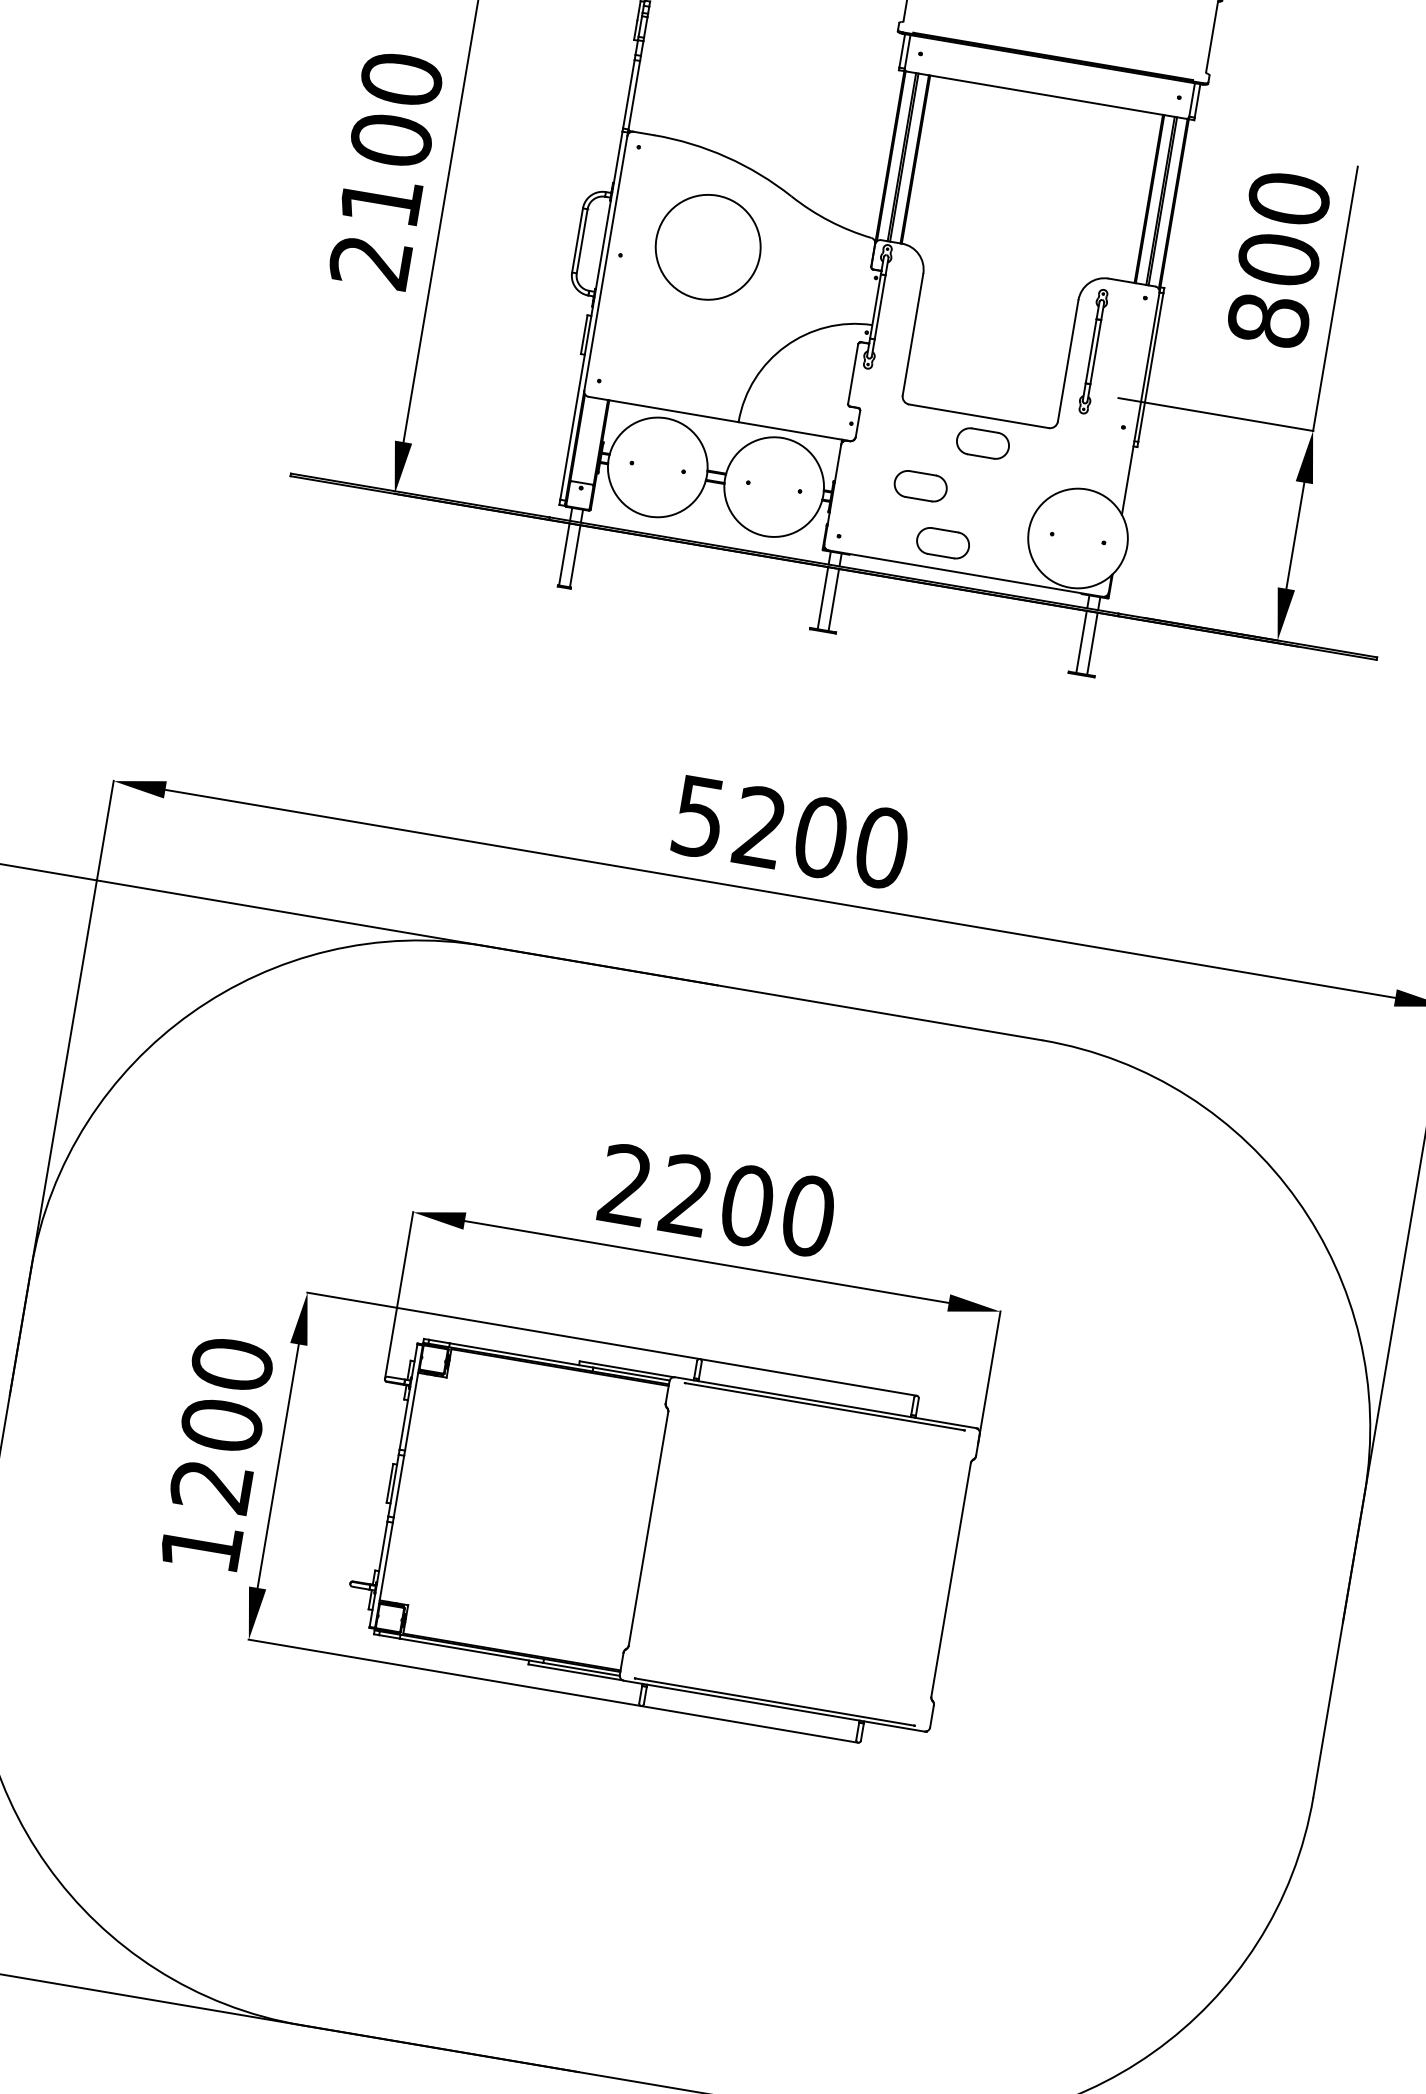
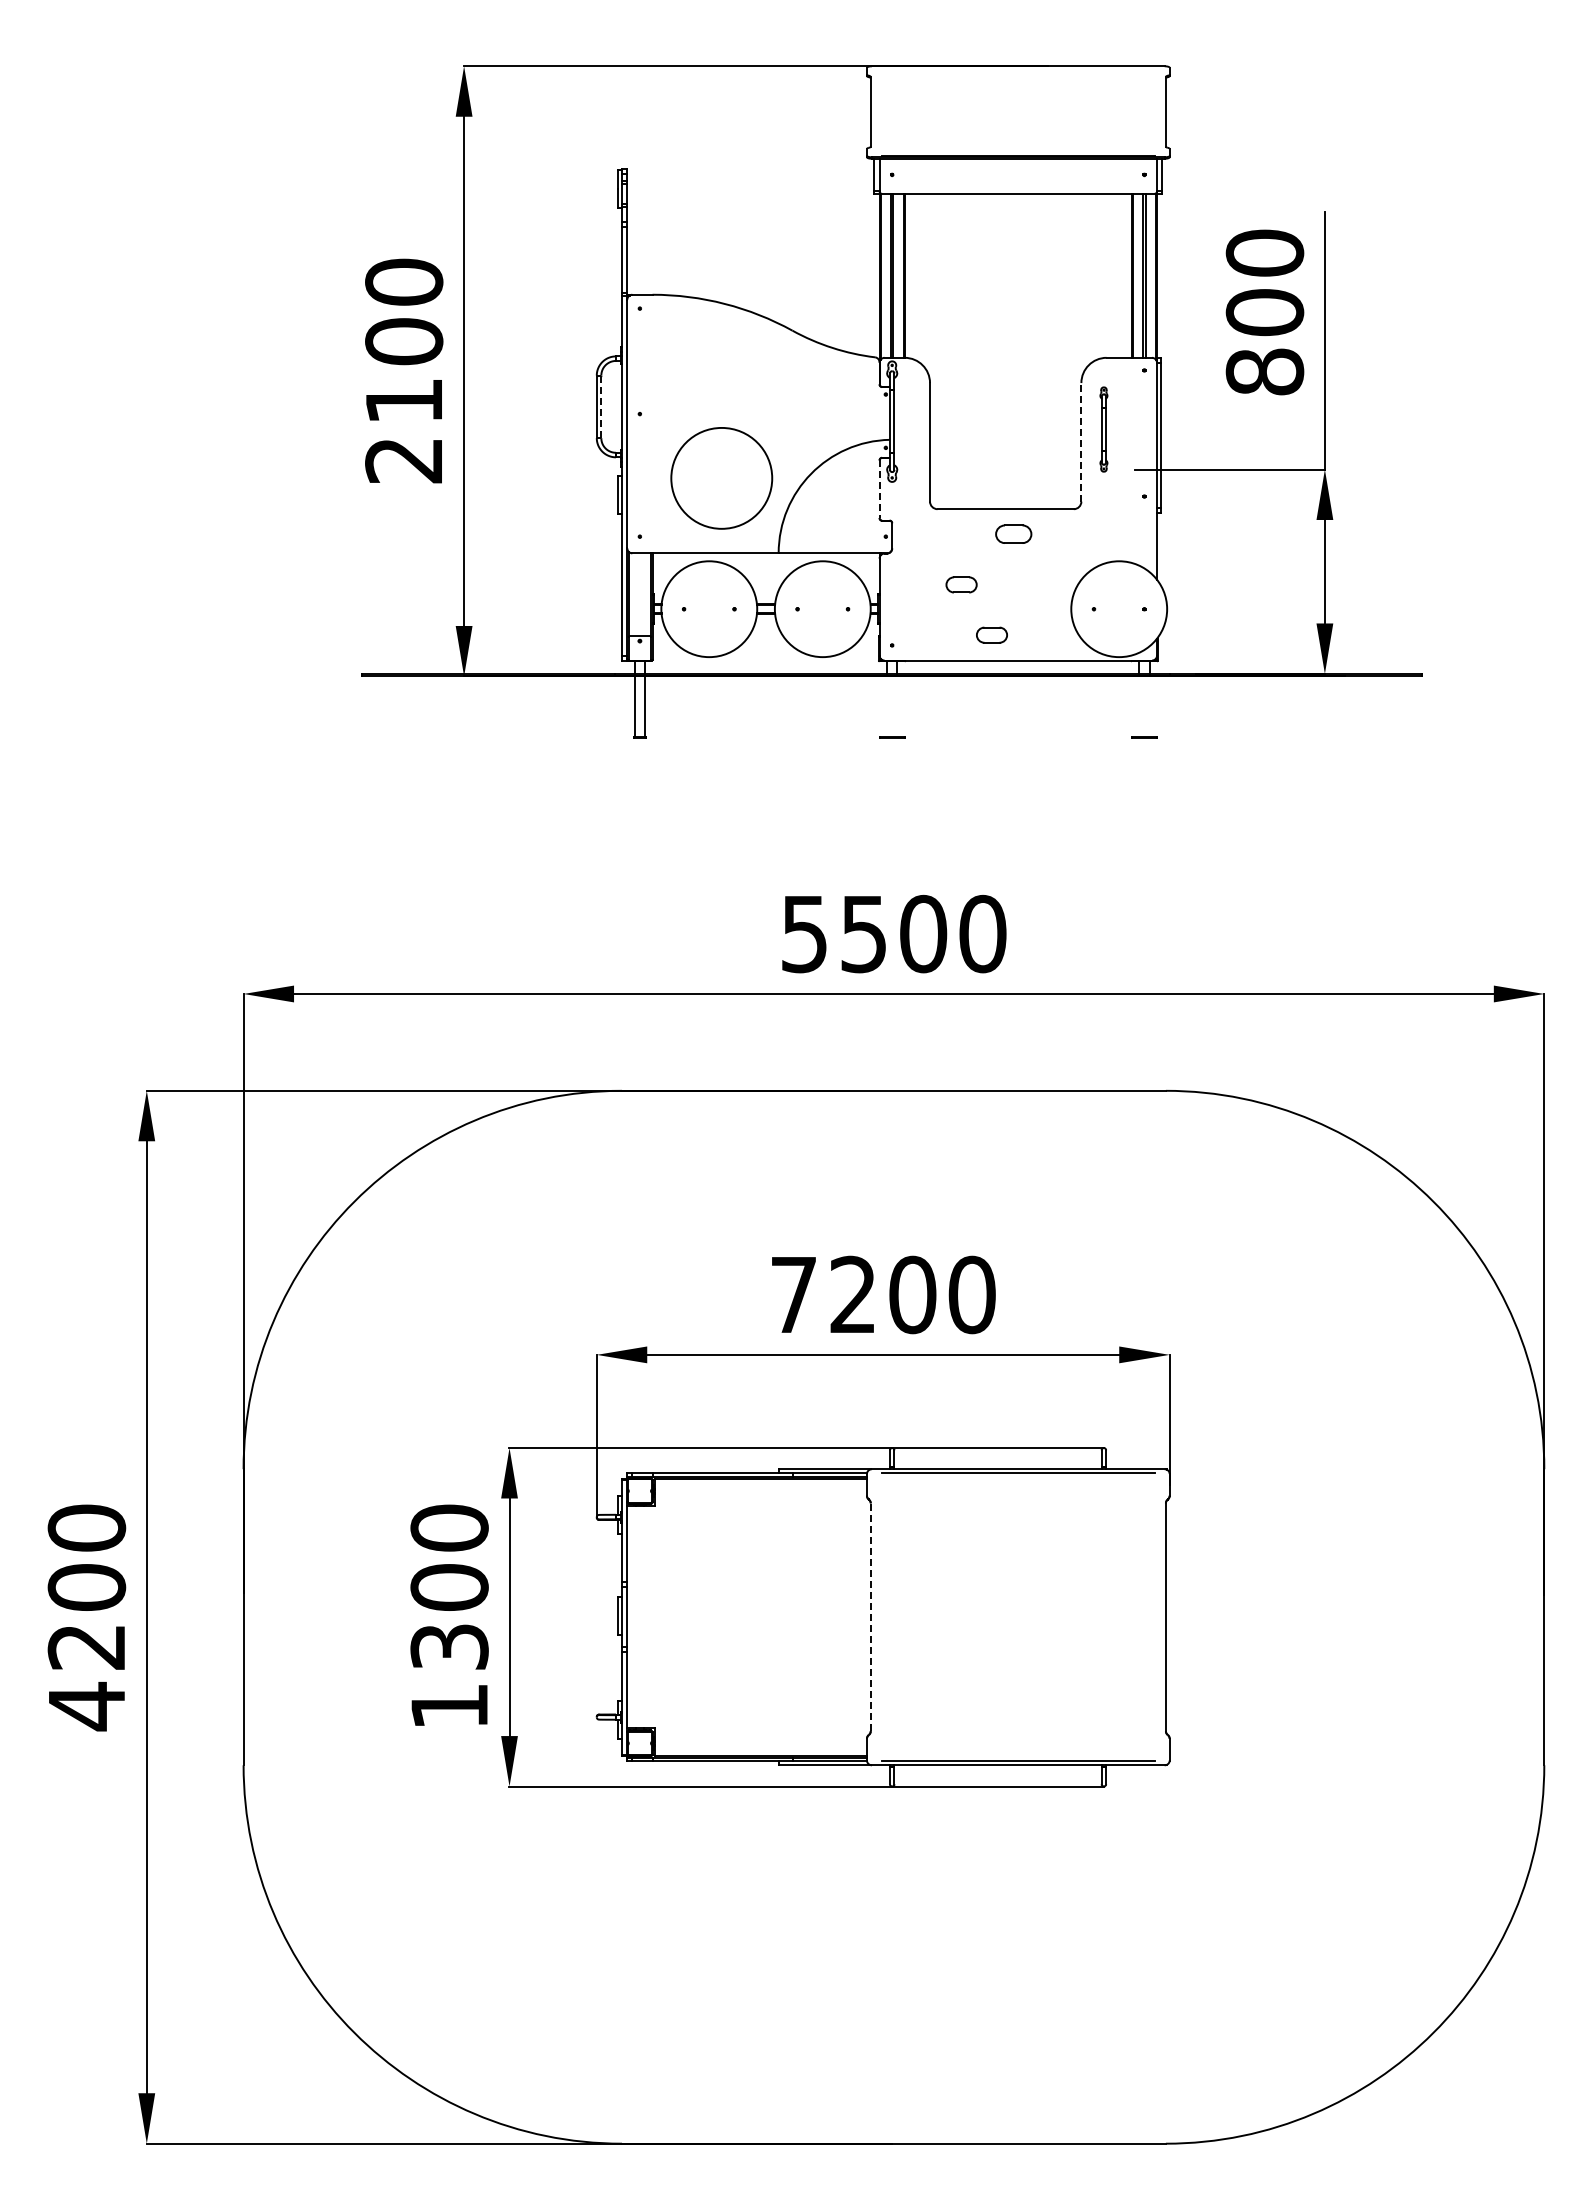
line: (582, 240) -> (601, 406), solid -> dashed
circle: (707, 247) -> (721, 478), moved
part: (1093, 351) -> (1103, 429), size x0.7
line: (1068, 360) -> (1081, 441), solid -> dashed
line: (853, 374) -> (879, 489), solid -> dashed
part: (982, 442) -> (1013, 533), size x0.7
part: (920, 485) -> (961, 584), size x0.6
part: (942, 542) -> (991, 634), size x0.6
line: (822, 597) -> (886, 706), removed
line: (833, 599) -> (897, 706), removed
line: (1081, 641) -> (1139, 706), removed
line: (1092, 643) -> (1149, 706), removed
text: (759, 826) -> (863, 933), 5200 -> 5500
text: (625, 1183) -> (793, 1293), 2200 -> 7200
text: (211, 1485) -> (449, 1646), 1200 -> 1300
line: (648, 1527) -> (870, 1616), solid -> dashed

